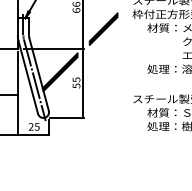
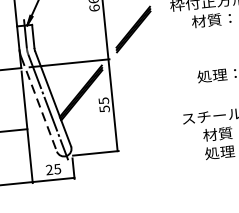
line: (28, 77) -> (39, 104), solid -> dashed

